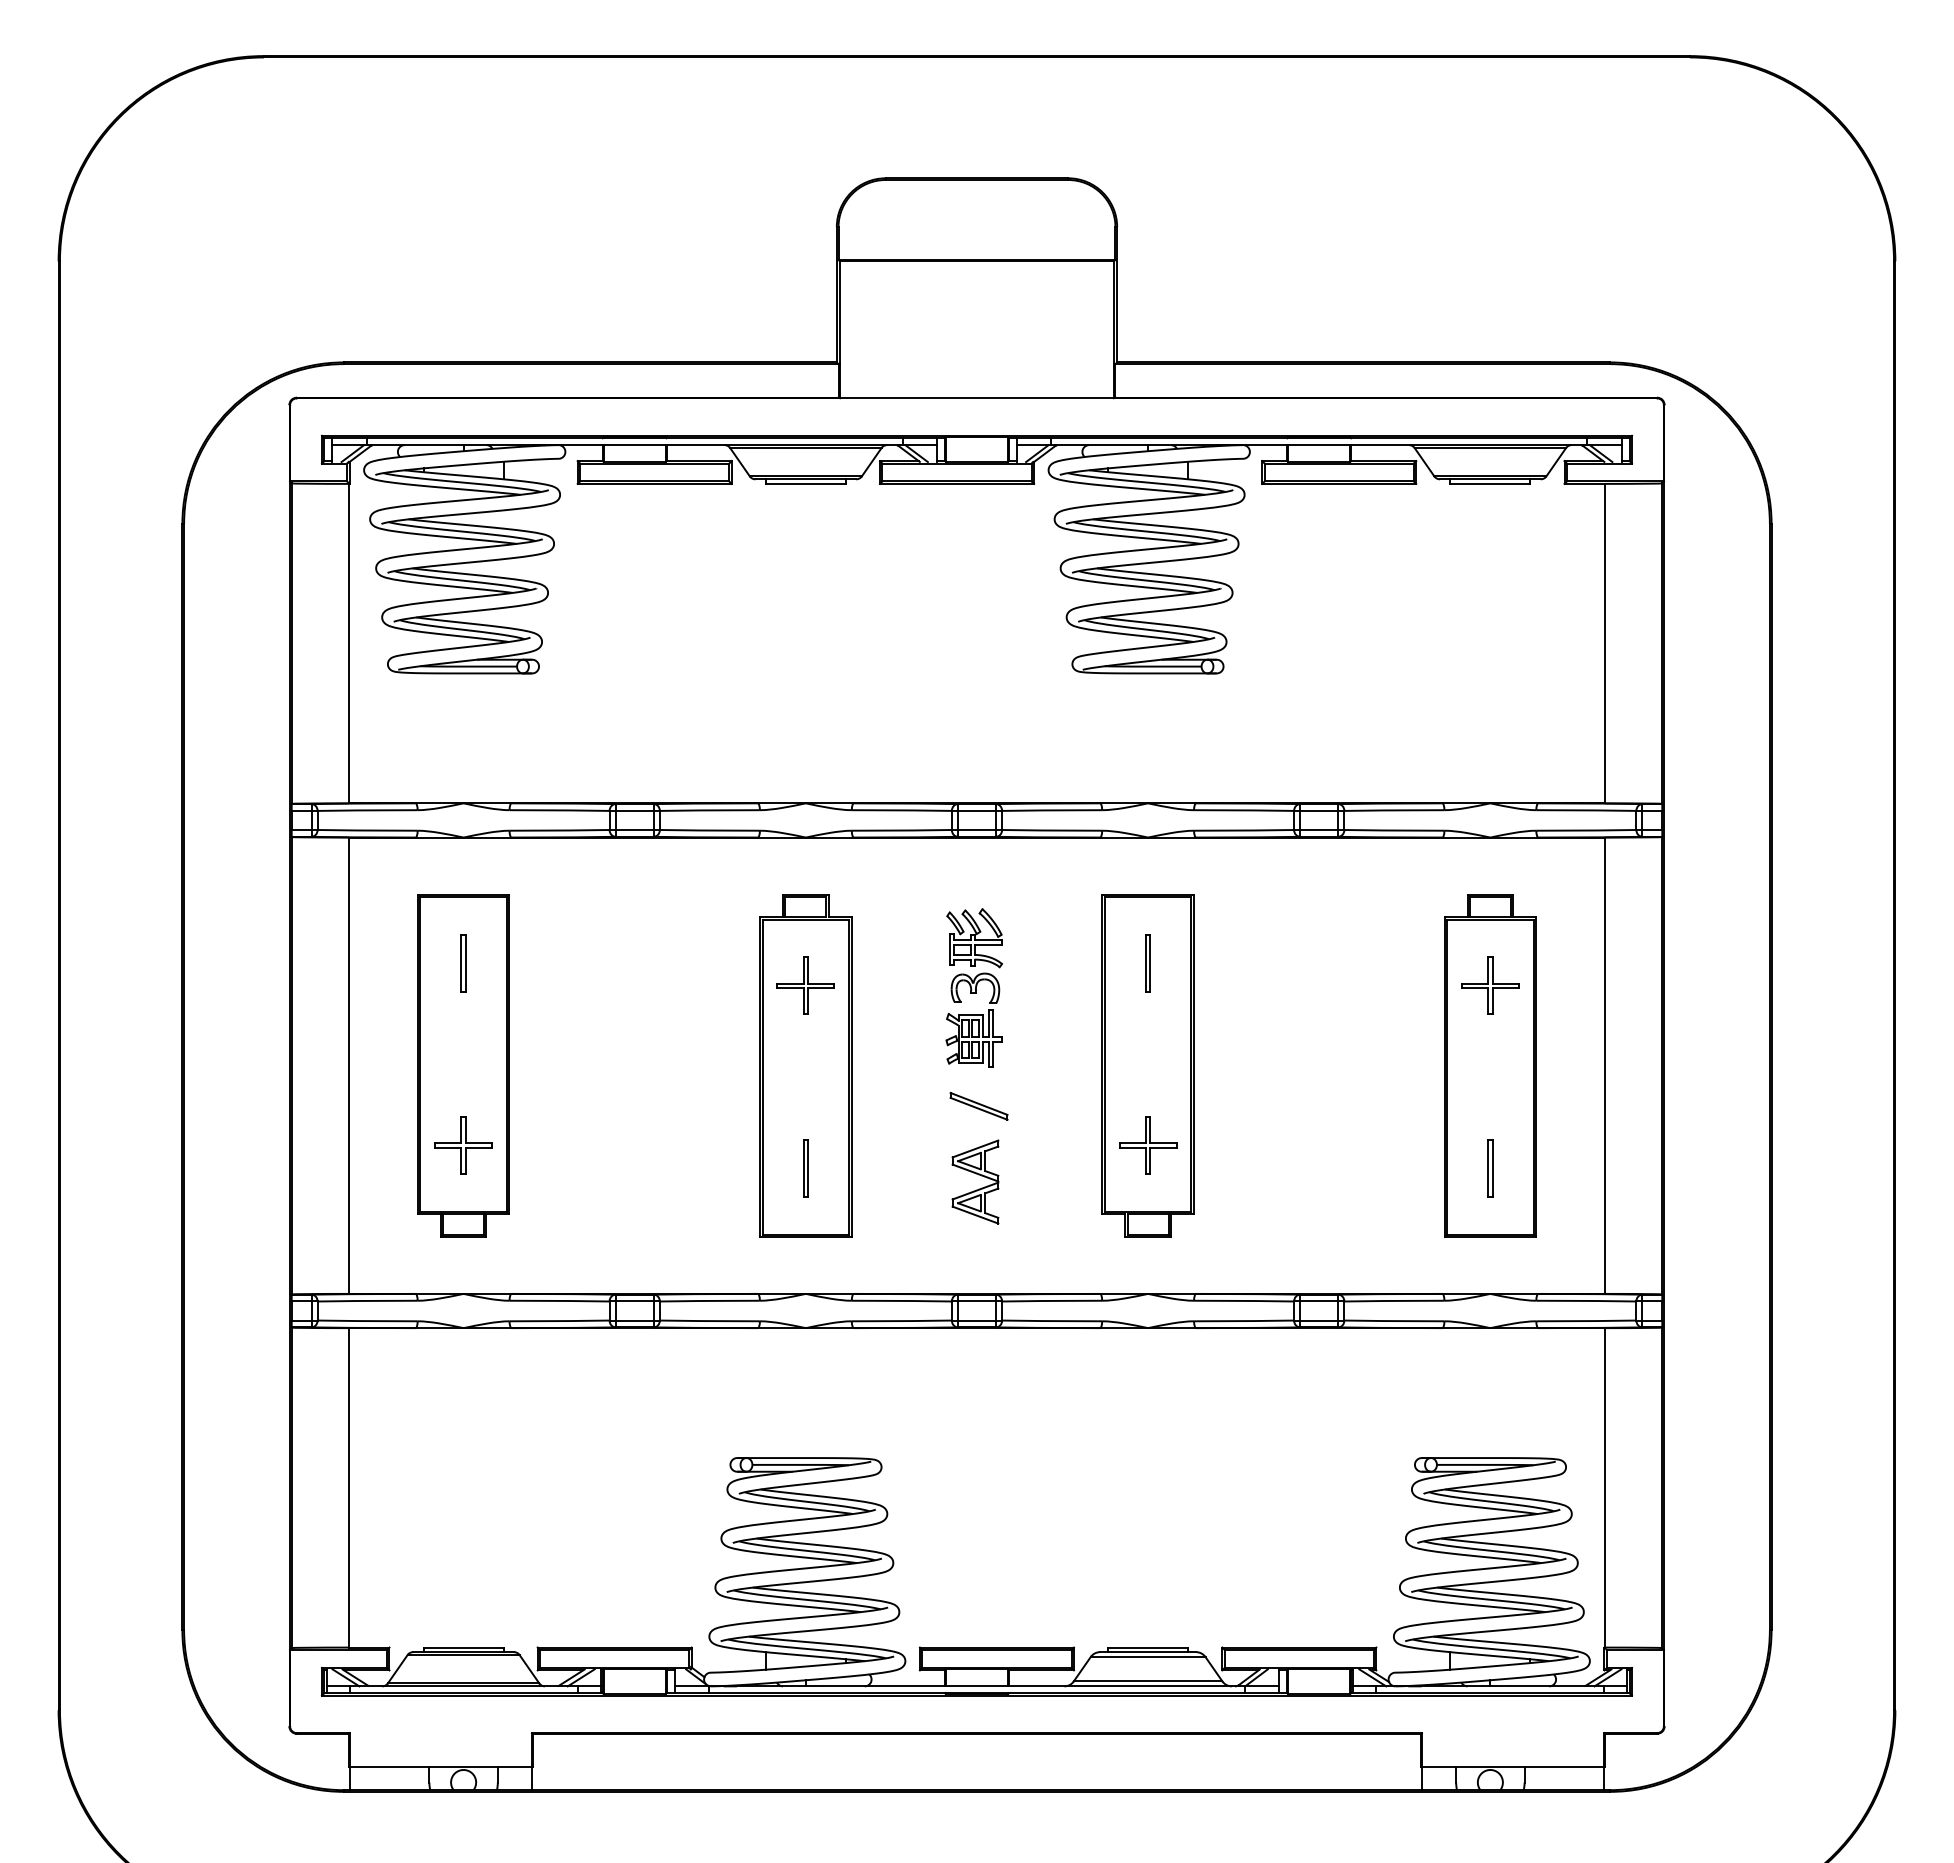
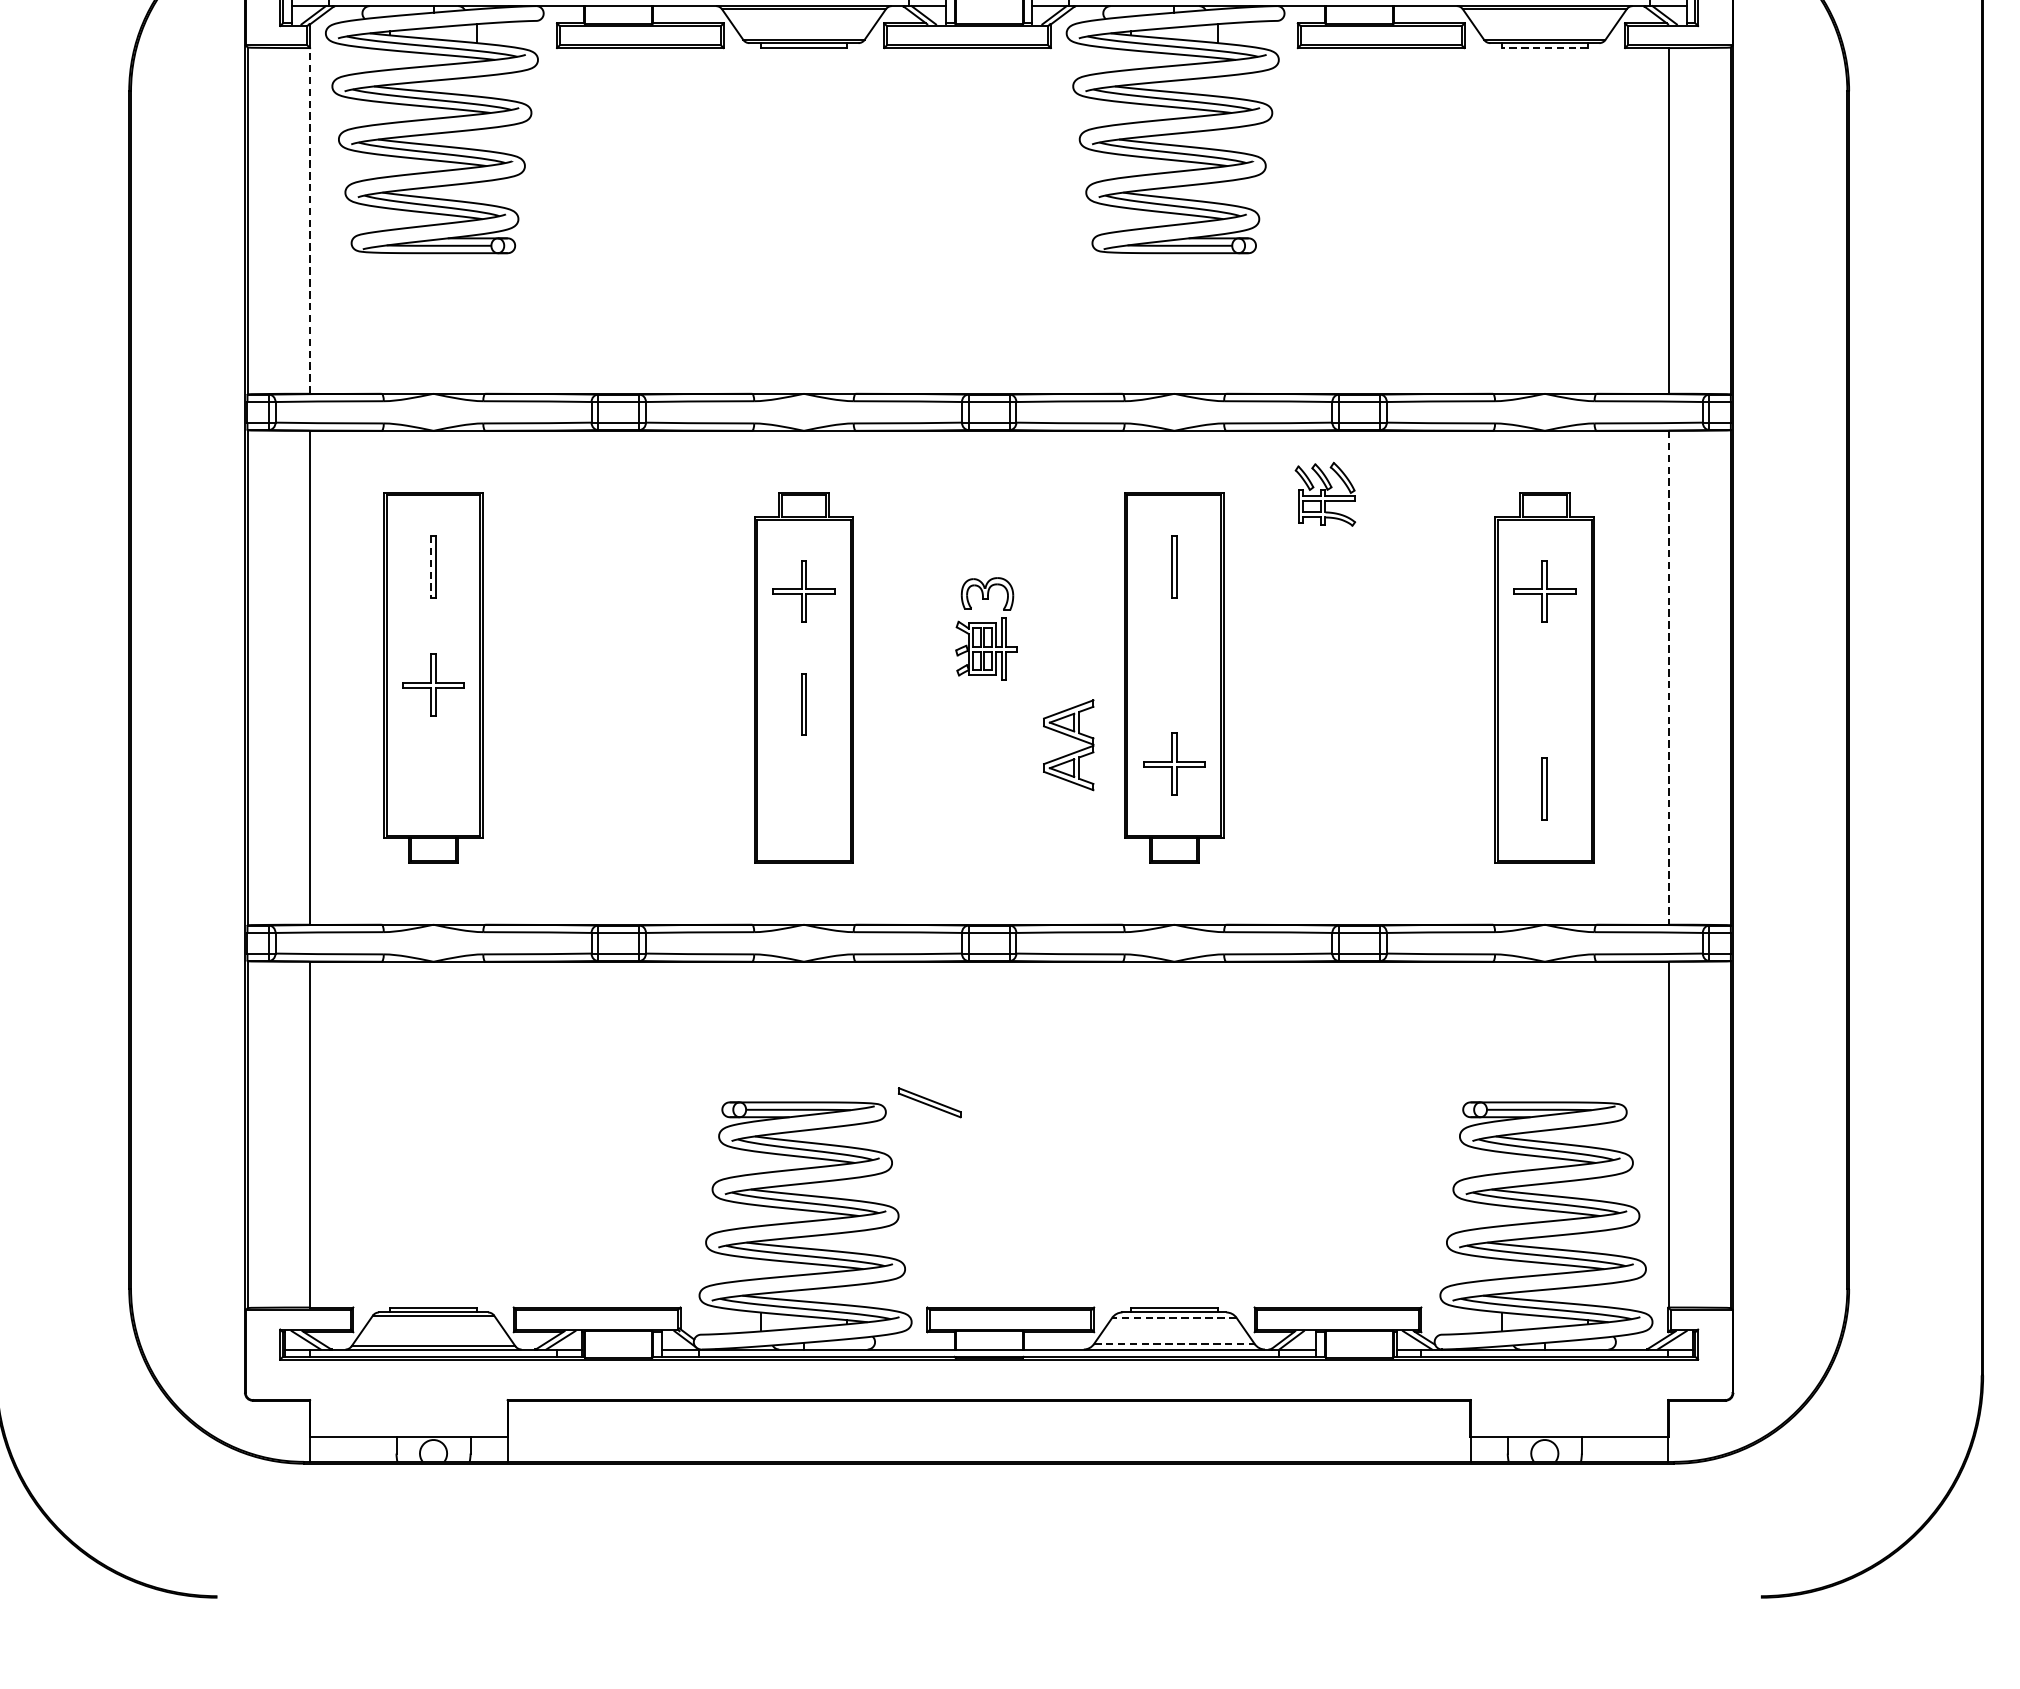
line: (1490, 483) -> (1544, 47), solid -> dashed
line: (349, 643) -> (310, 220), solid -> dashed
part: (974, 938) -> (1325, 494), moved
line: (461, 963) -> (431, 567), solid -> dashed
line: (1604, 1066) -> (1668, 678), solid -> dashed
part: (978, 1106) -> (929, 1102), moved
part: (463, 1145) -> (433, 685), moved
part: (805, 1168) -> (803, 704), moved
part: (978, 1175) -> (1071, 738), moved
line: (1147, 1657) -> (1173, 1318), solid -> dashed
line: (1148, 1681) -> (1174, 1344), solid -> dashed

